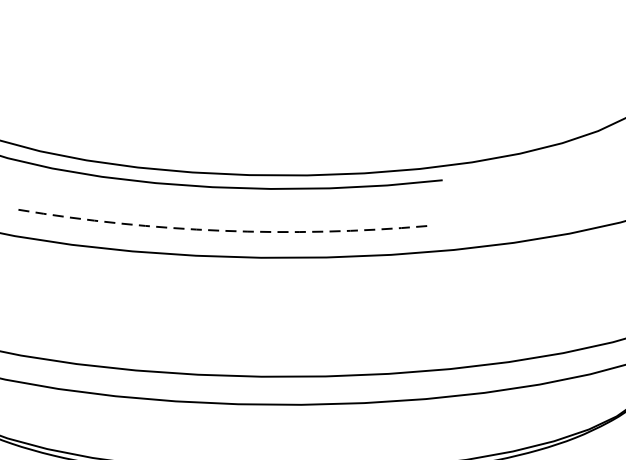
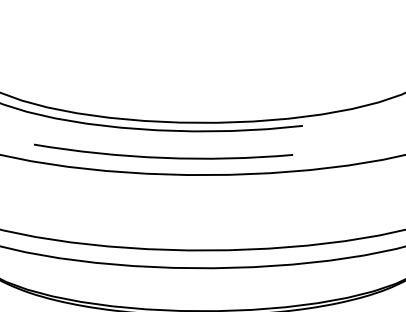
arc: (222, 230) -> (163, 157), dashed -> solid

